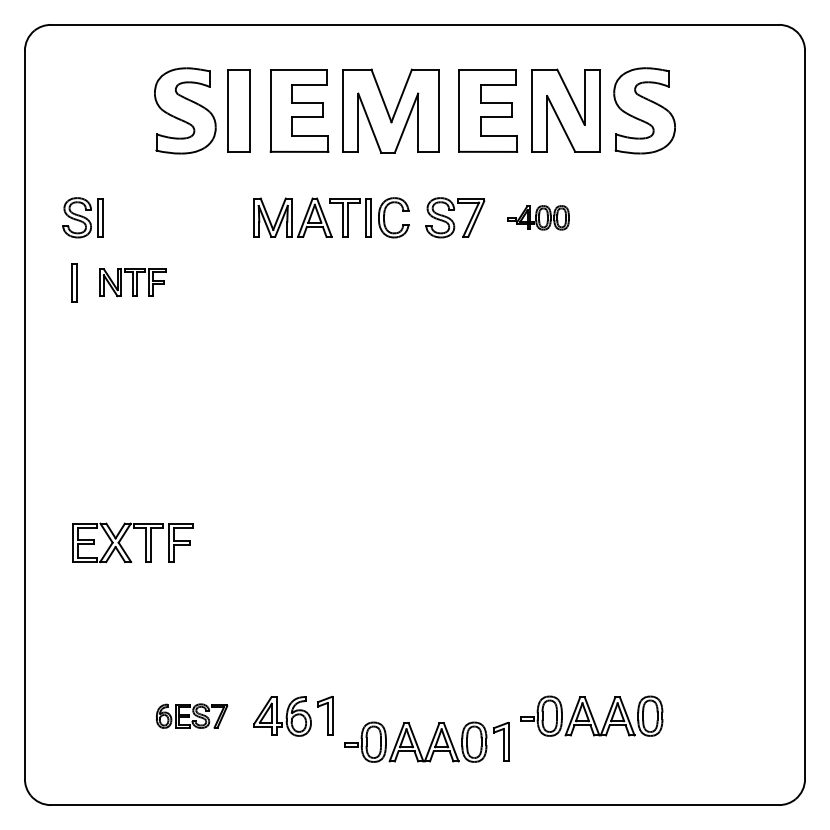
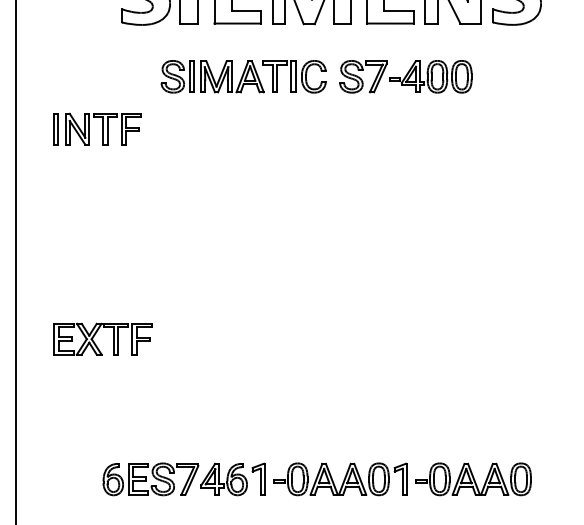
part: (82, 217) -> (177, 76), moved
part: (538, 217) -> (430, 76), size x1.67
part: (132, 282) -> (102, 129), size x1.43
part: (191, 715) -> (150, 478), size x1.67
part: (426, 741) -> (340, 478), moved

